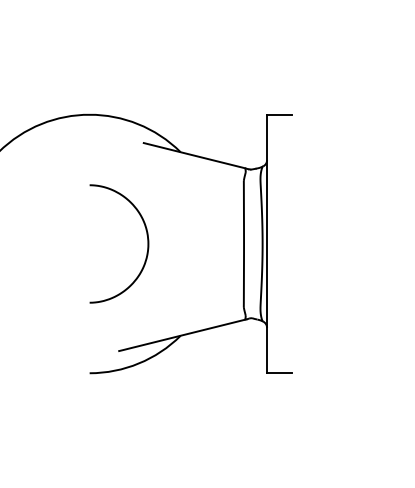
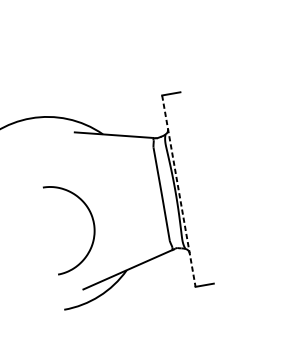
curve: (147, 243) -> (93, 223), moved
line: (267, 244) -> (179, 191), solid -> dashed

